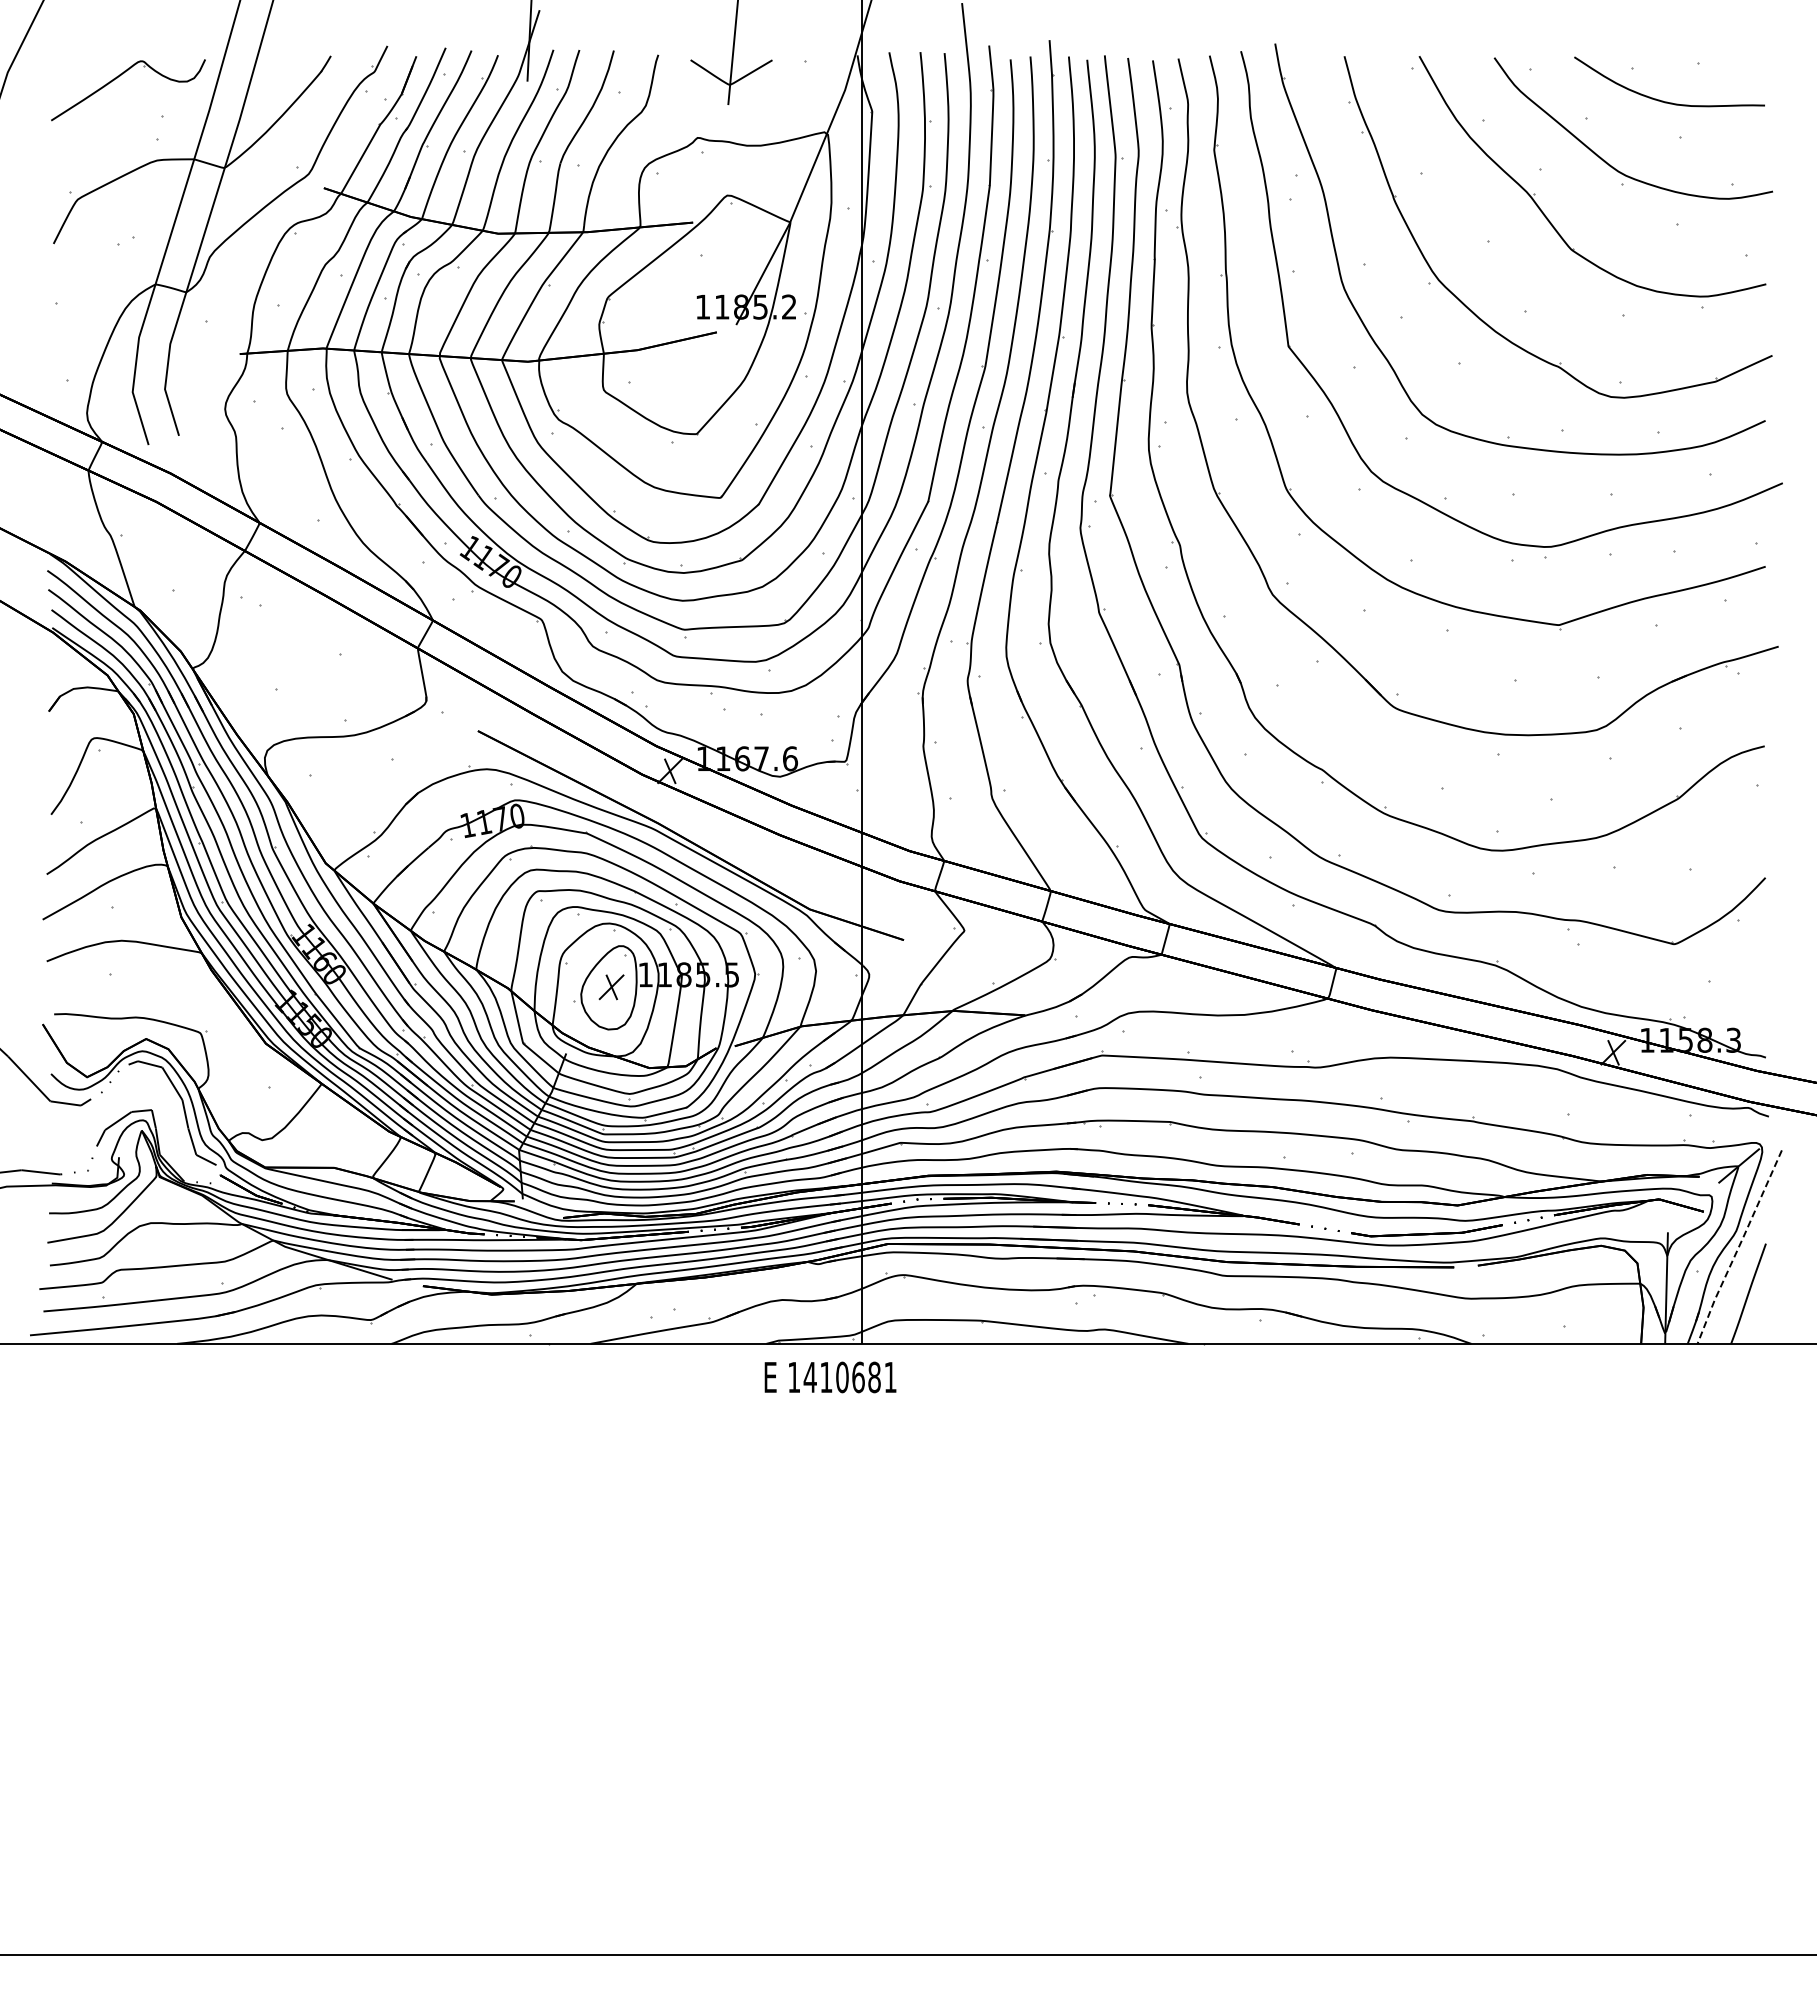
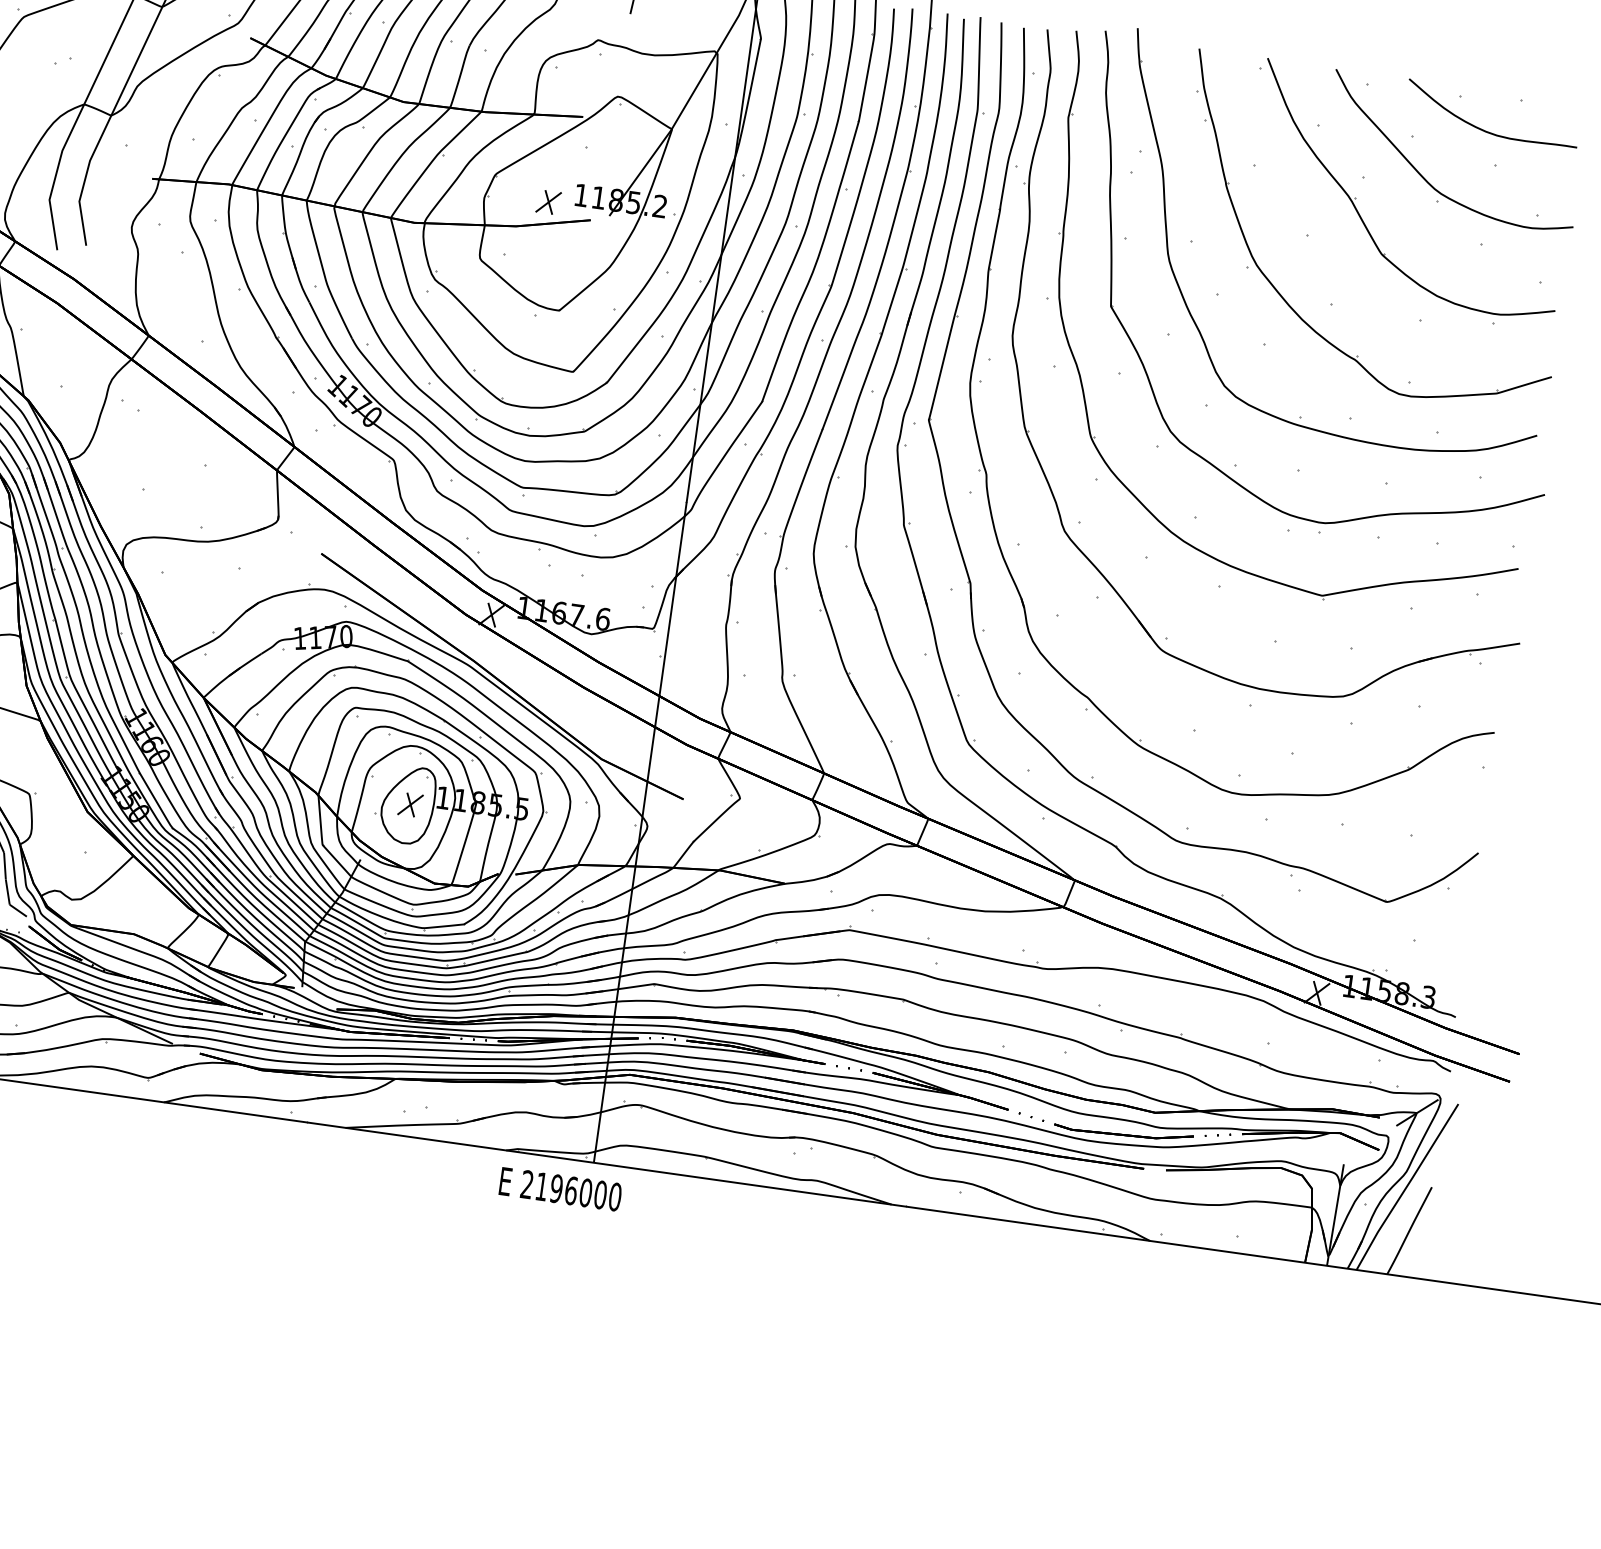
part: (668, 319) -> (548, 202), added
line: (1738, 1246) -> (1406, 1186), dashed -> solid
text: (842, 1377) -> (571, 1190), 1410681 -> 2196000

